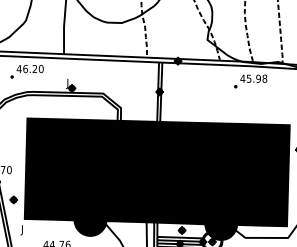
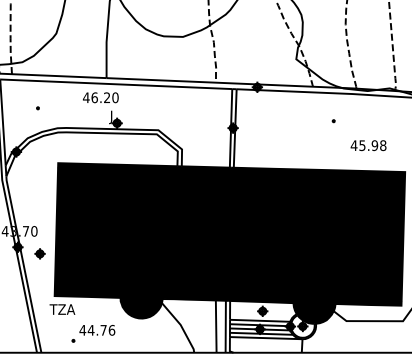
text: (29, 68) -> (100, 97), moved
text: (253, 78) -> (368, 145), moved
part: (13, 199) -> (39, 253), moved
text: (30, 229) -> (62, 310), J -> TZA

